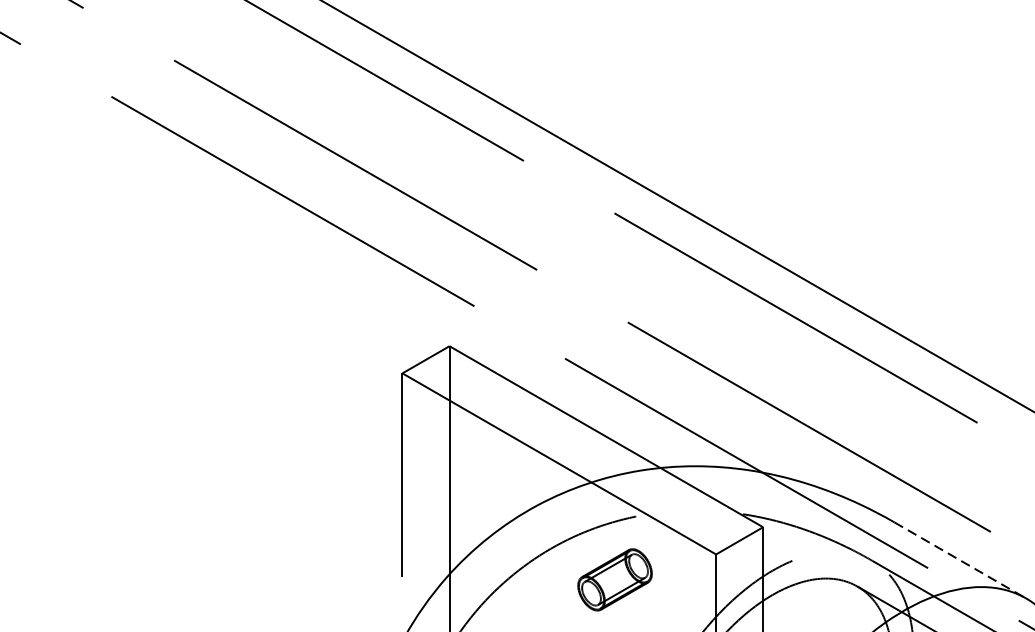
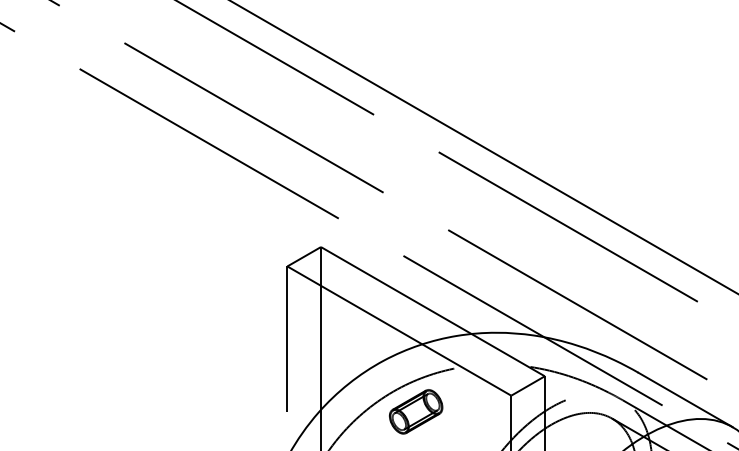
line: (961, 561) -> (686, 400), dashed -> solid
part: (615, 579) -> (416, 411), moved

